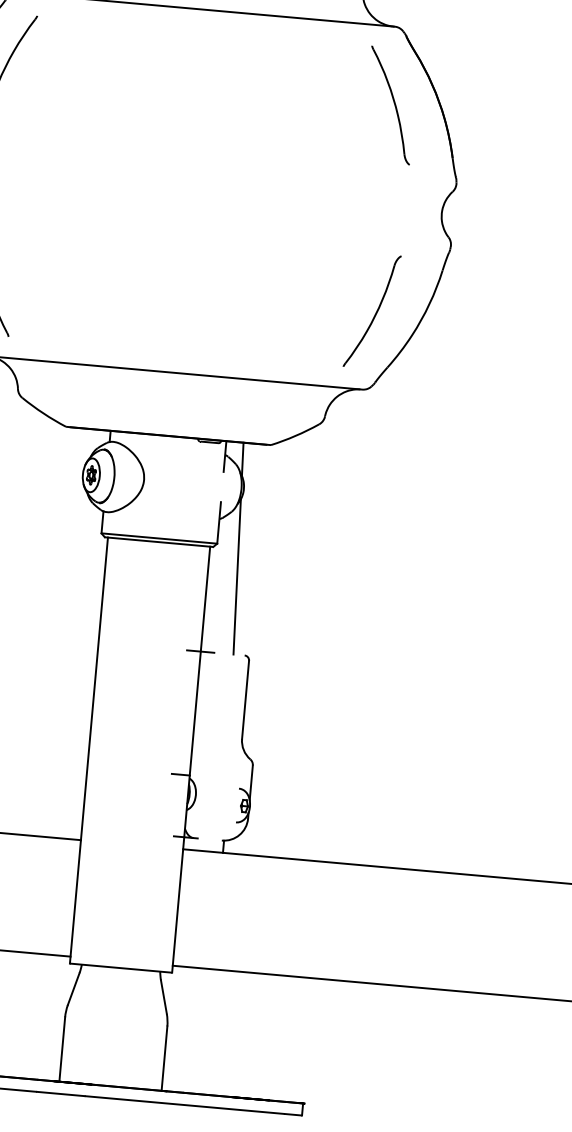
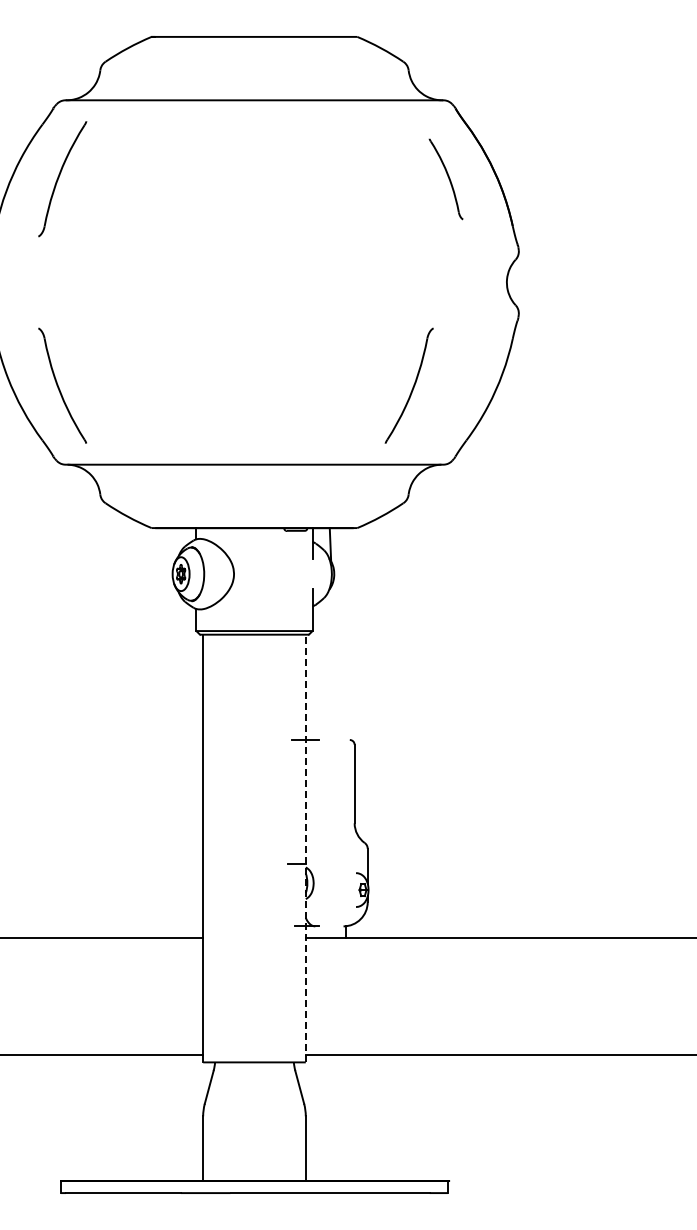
part: (389, 105) -> (445, 179), size x0.7
part: (371, 310) -> (408, 385), moved
line: (237, 577) -> (335, 662), removed
line: (190, 759) -> (305, 848), solid -> dashed

